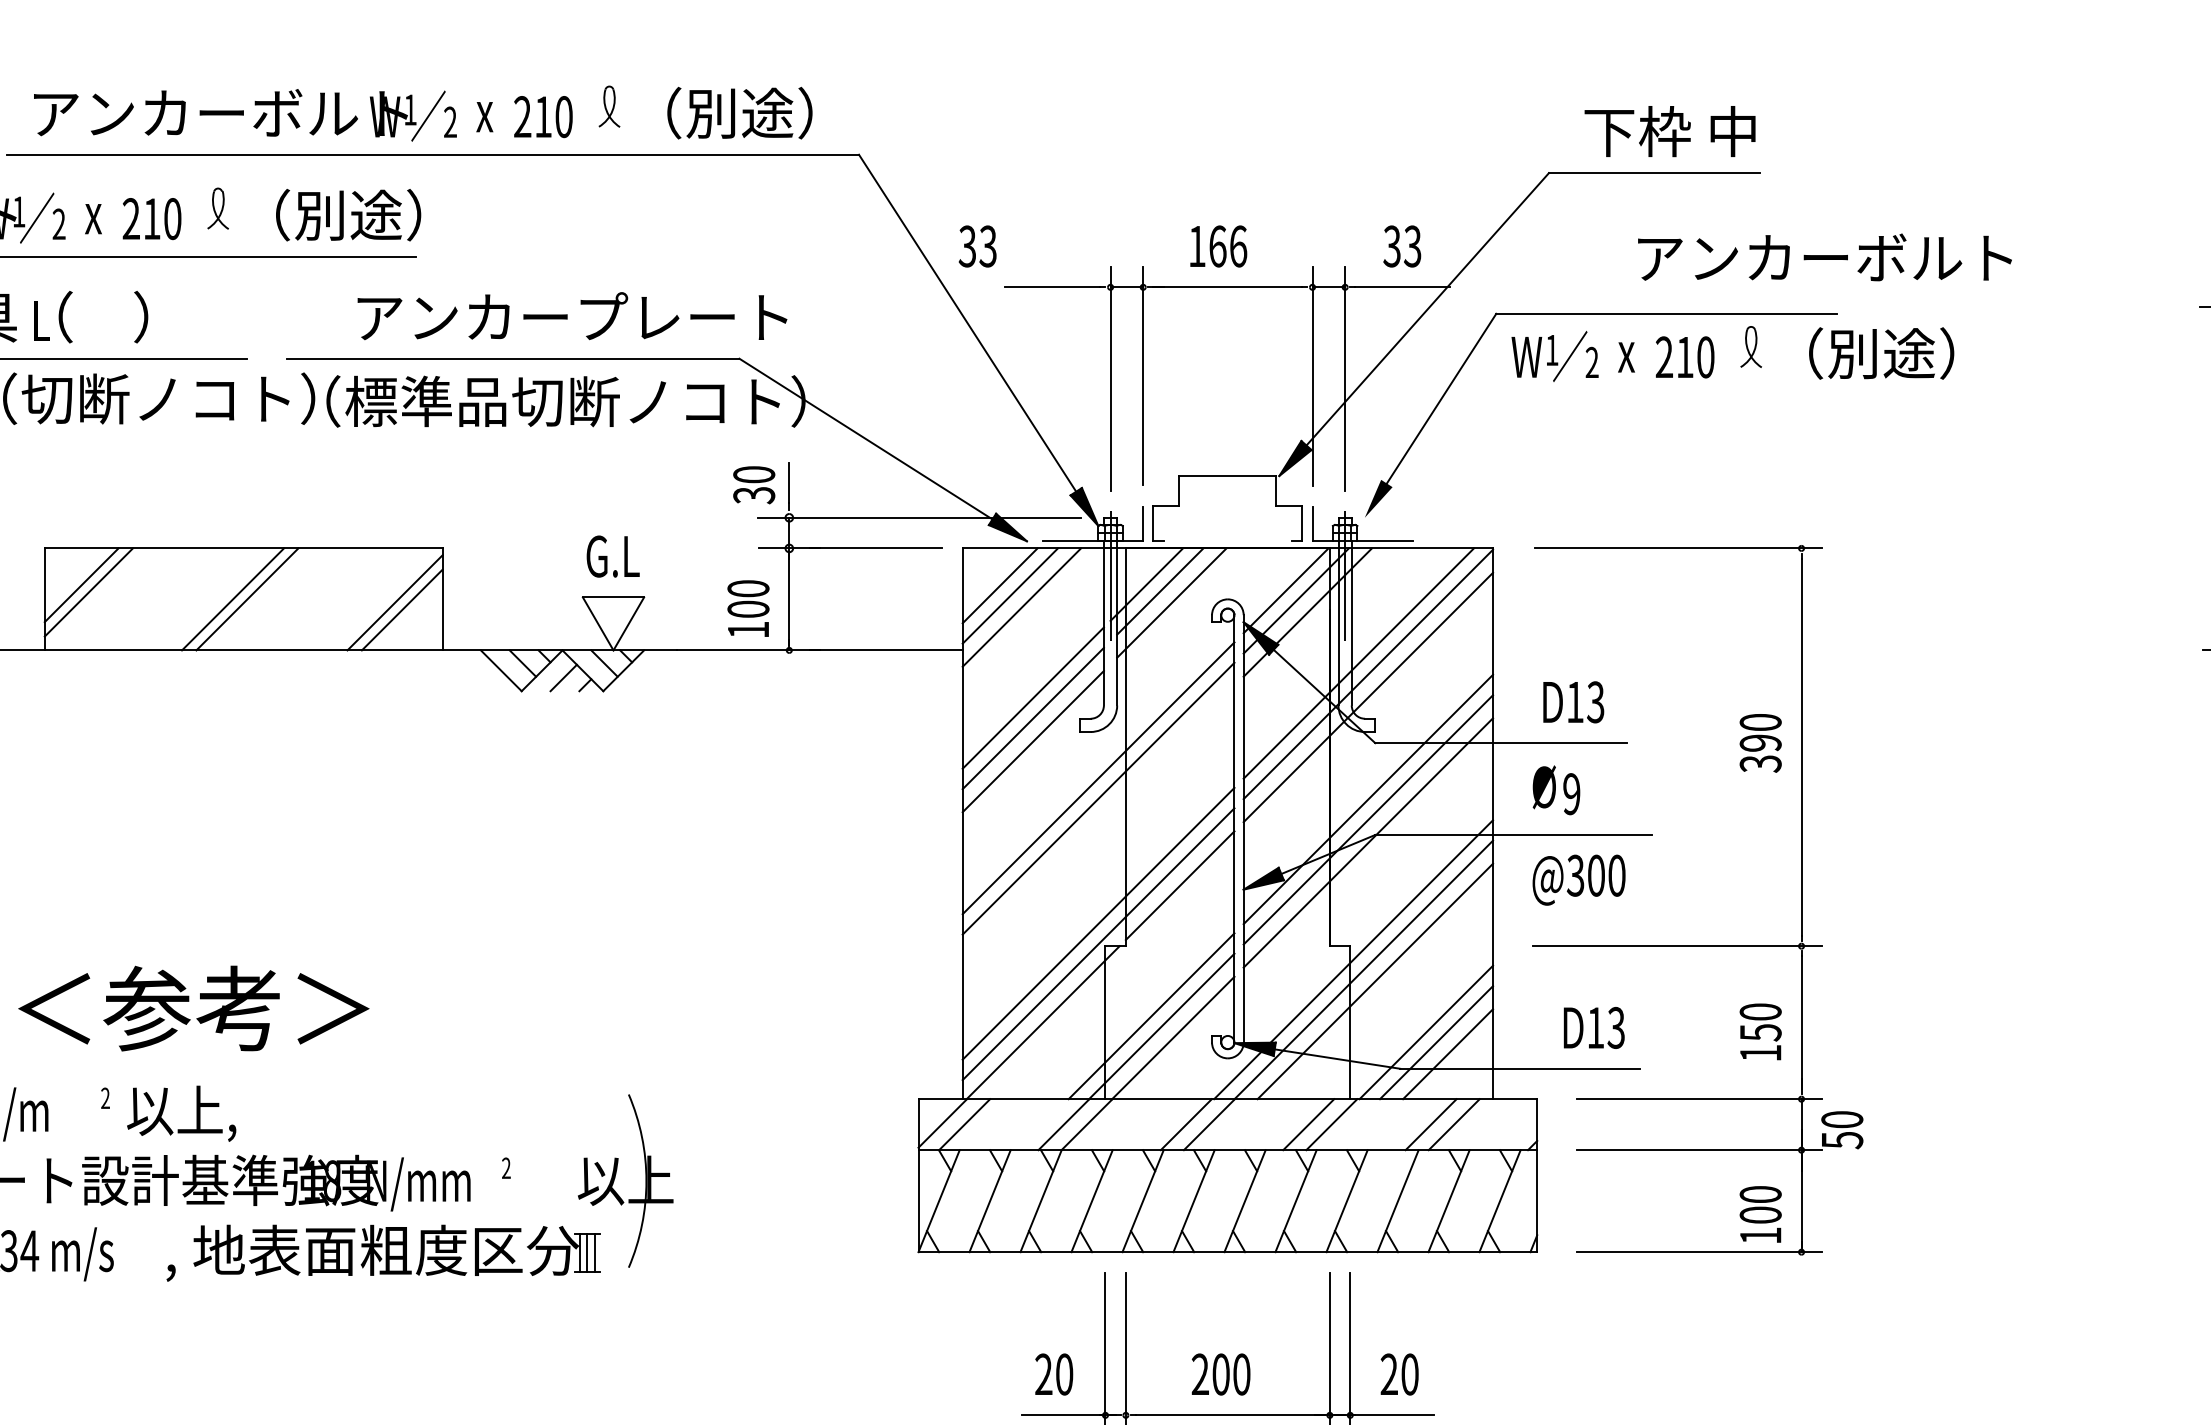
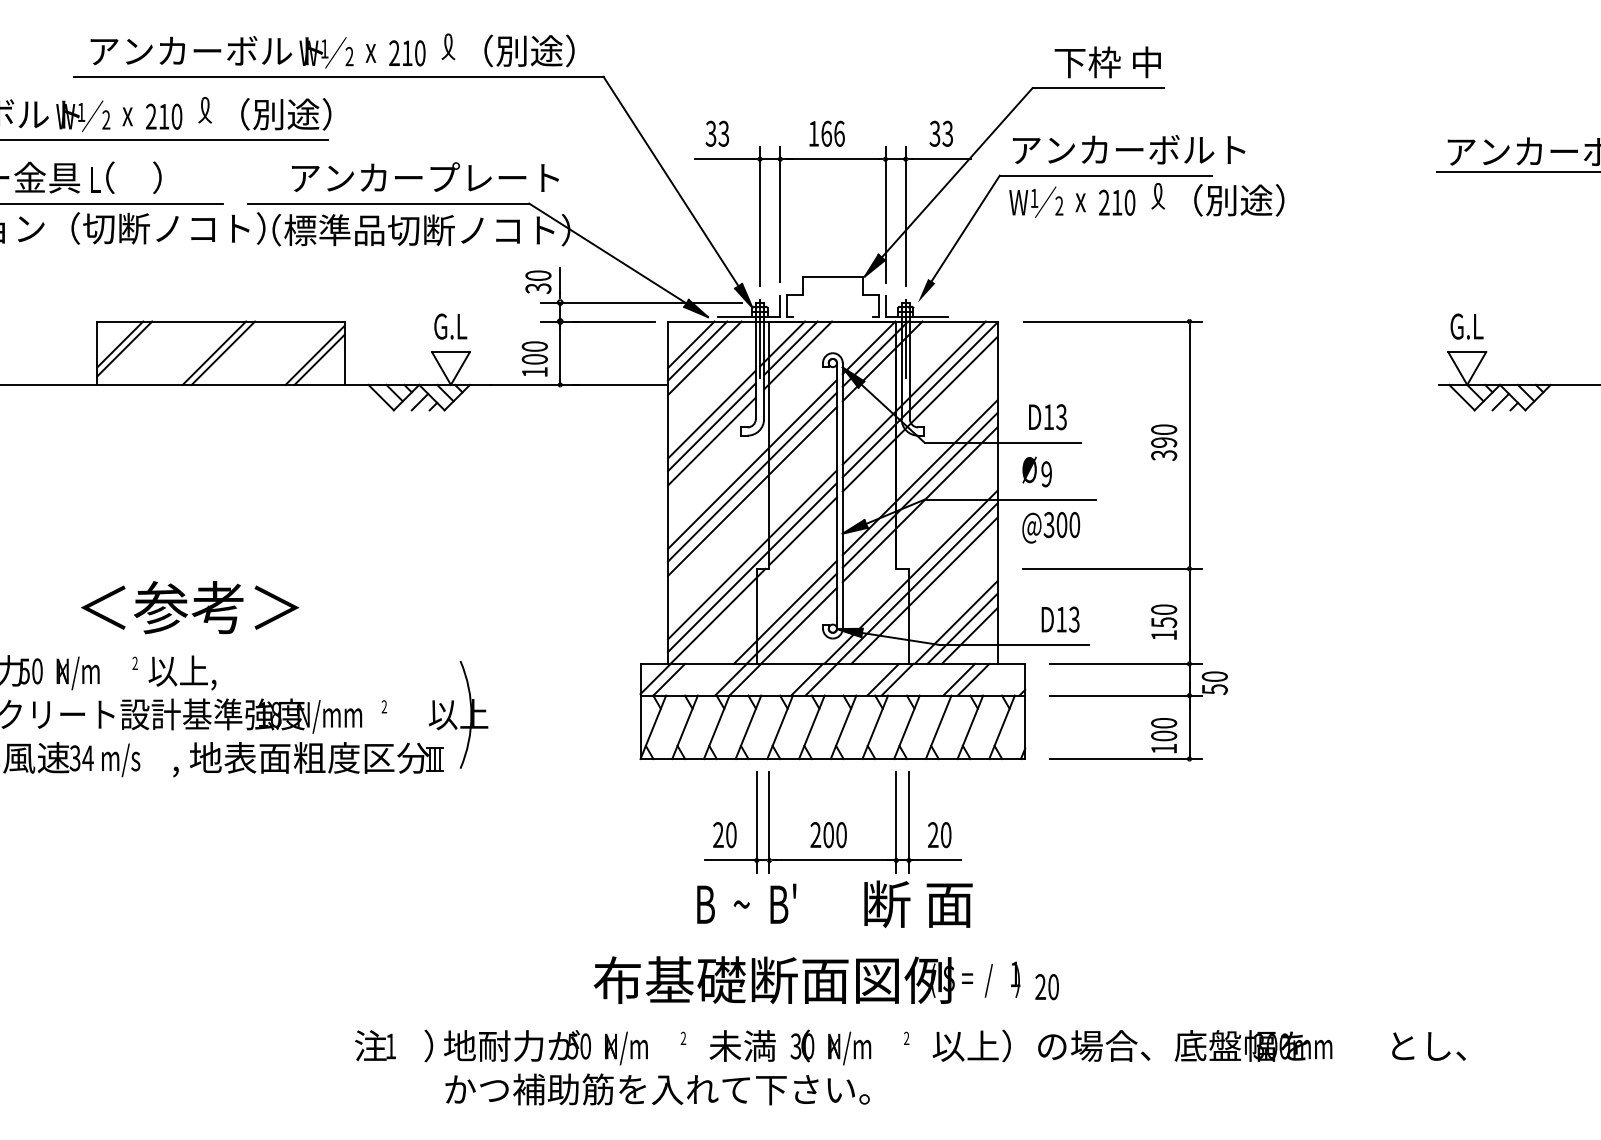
text: (976, 245) -> (716, 133), moved
text: (1825, 257) -> (1129, 149), moved
line: (1098, 821) -> (752, 491), added

